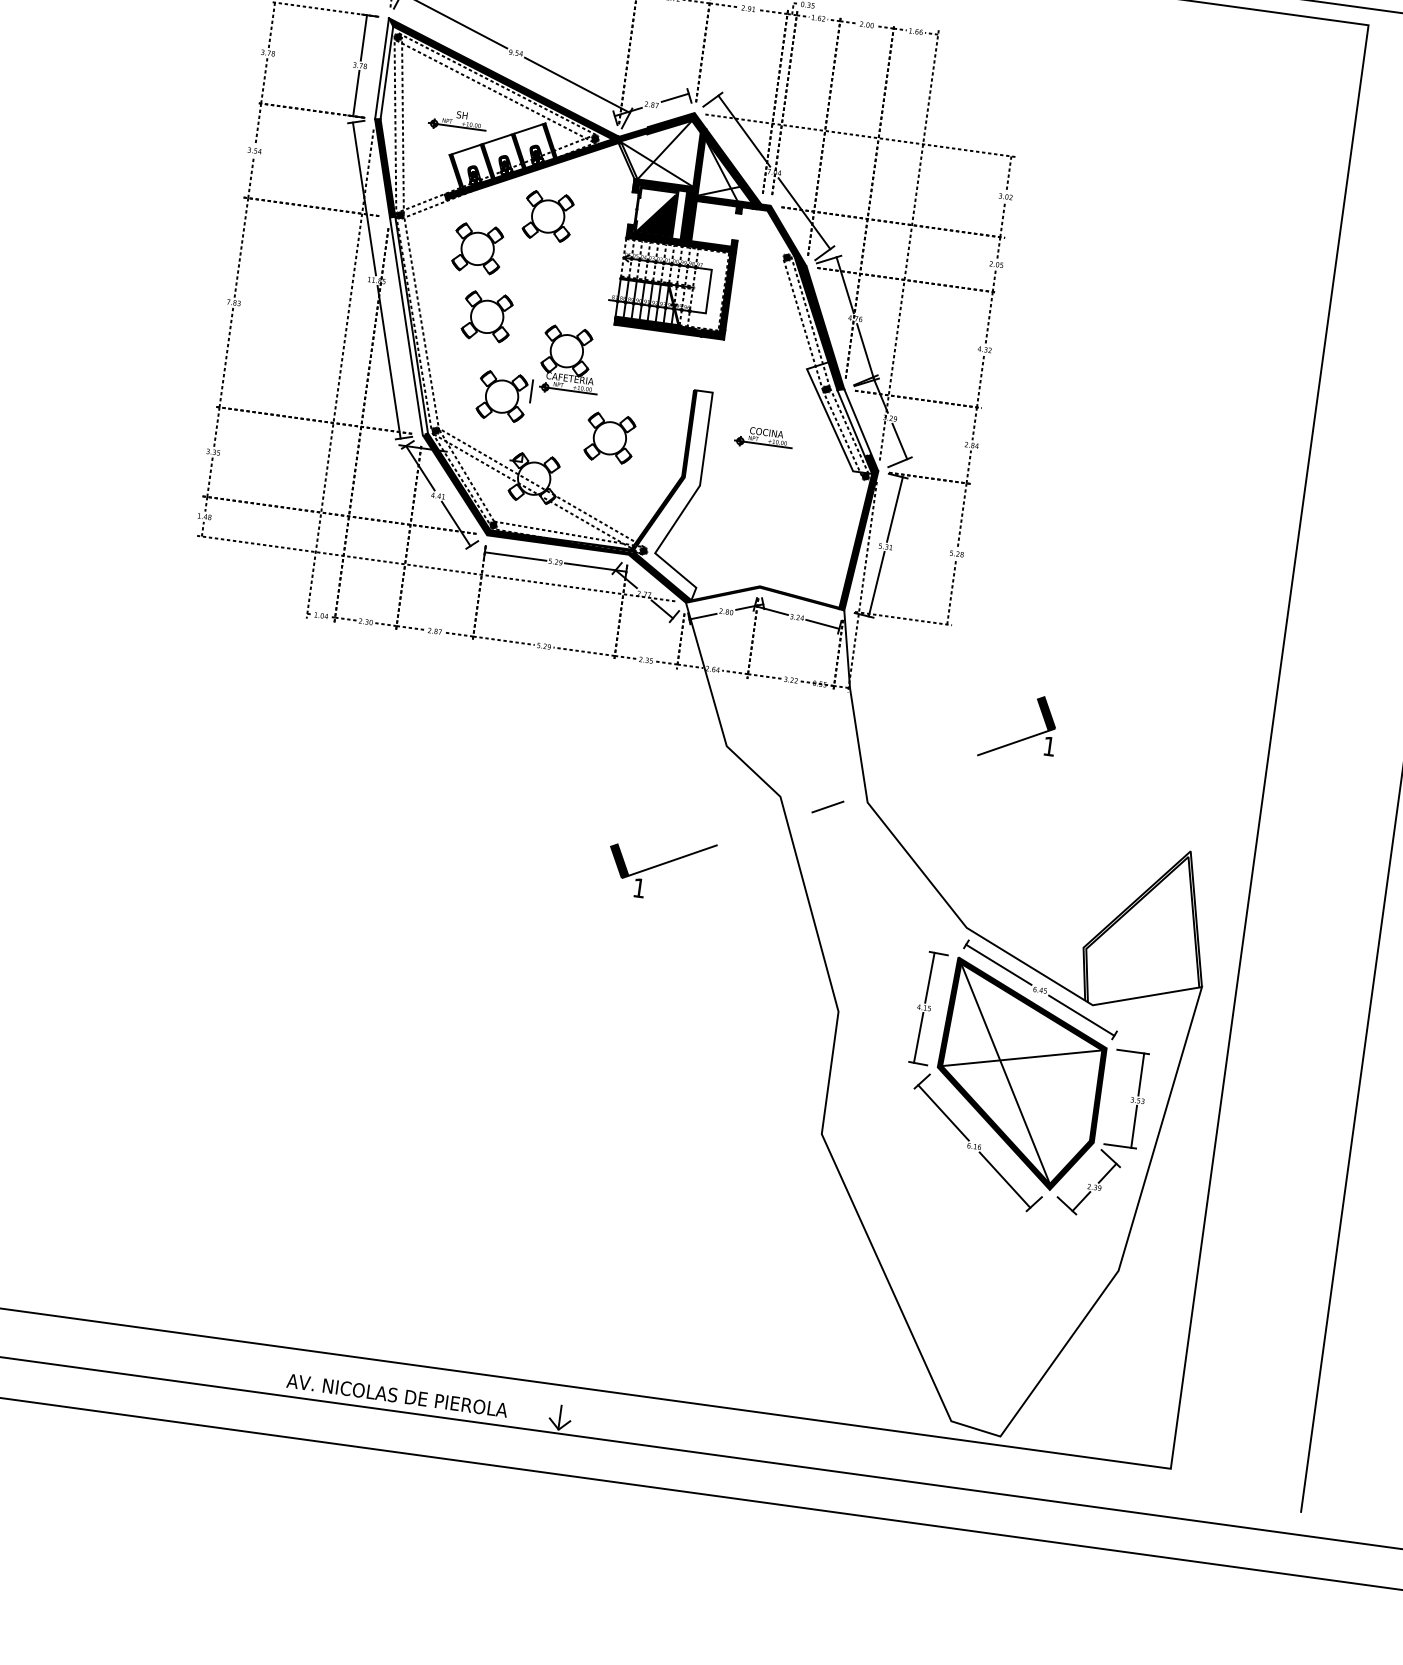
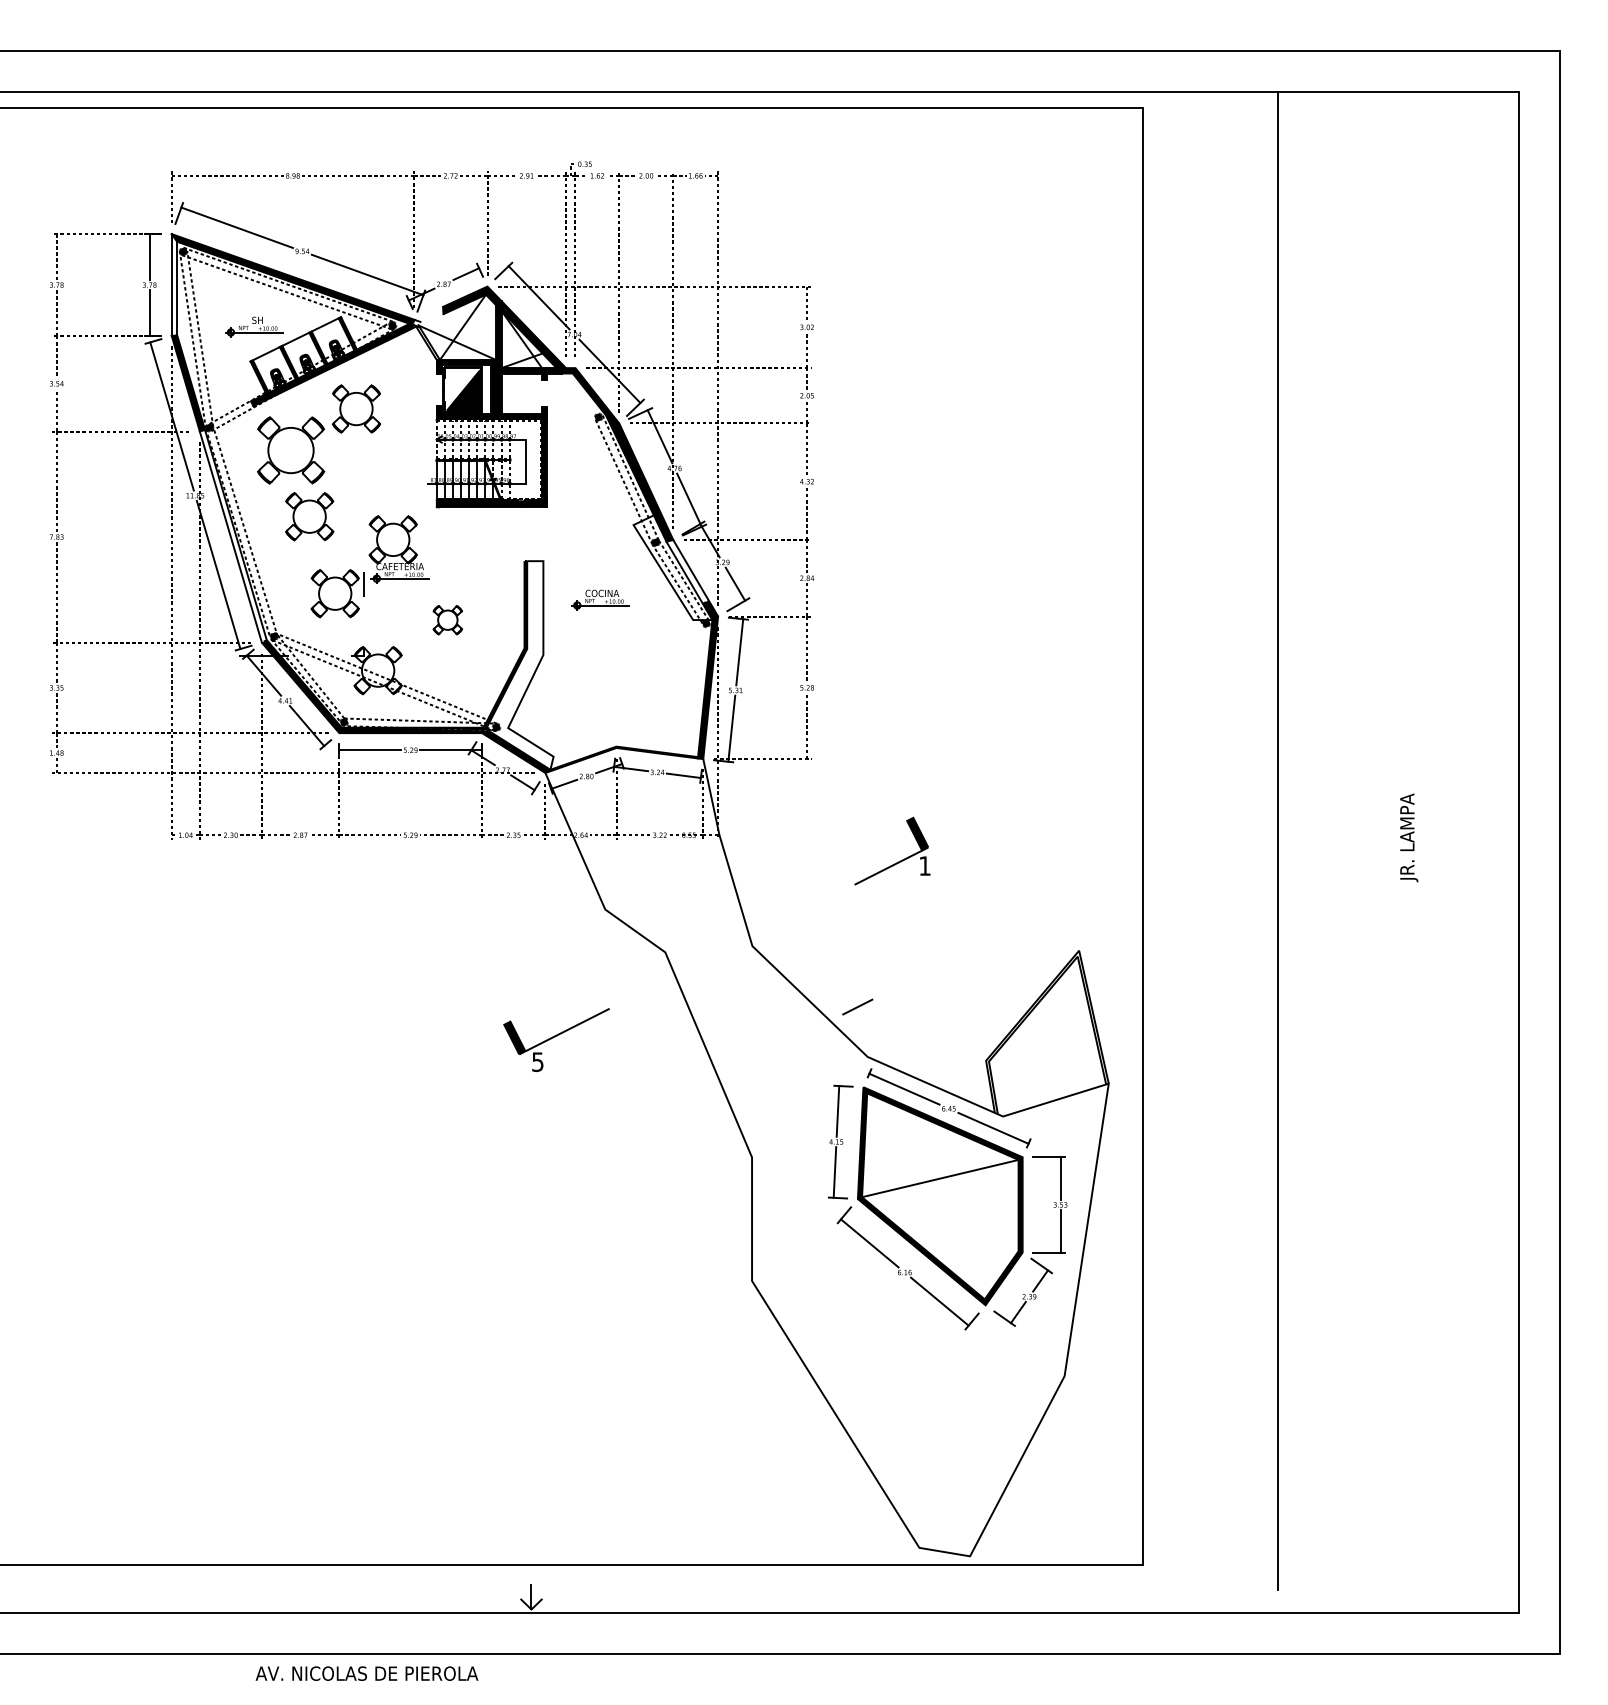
fill: (630, 134) -> (426, 316), removed
part: (477, 248) -> (290, 450), size x1.4
part: (609, 437) -> (447, 619), size x0.6
line: (827, 806) -> (857, 1006), moved
text: (638, 888) -> (537, 1062), 1 -> 5
line: (1005, 1073) -> (925, 1196), removed
text: (396, 1395) -> (366, 1673), moved

